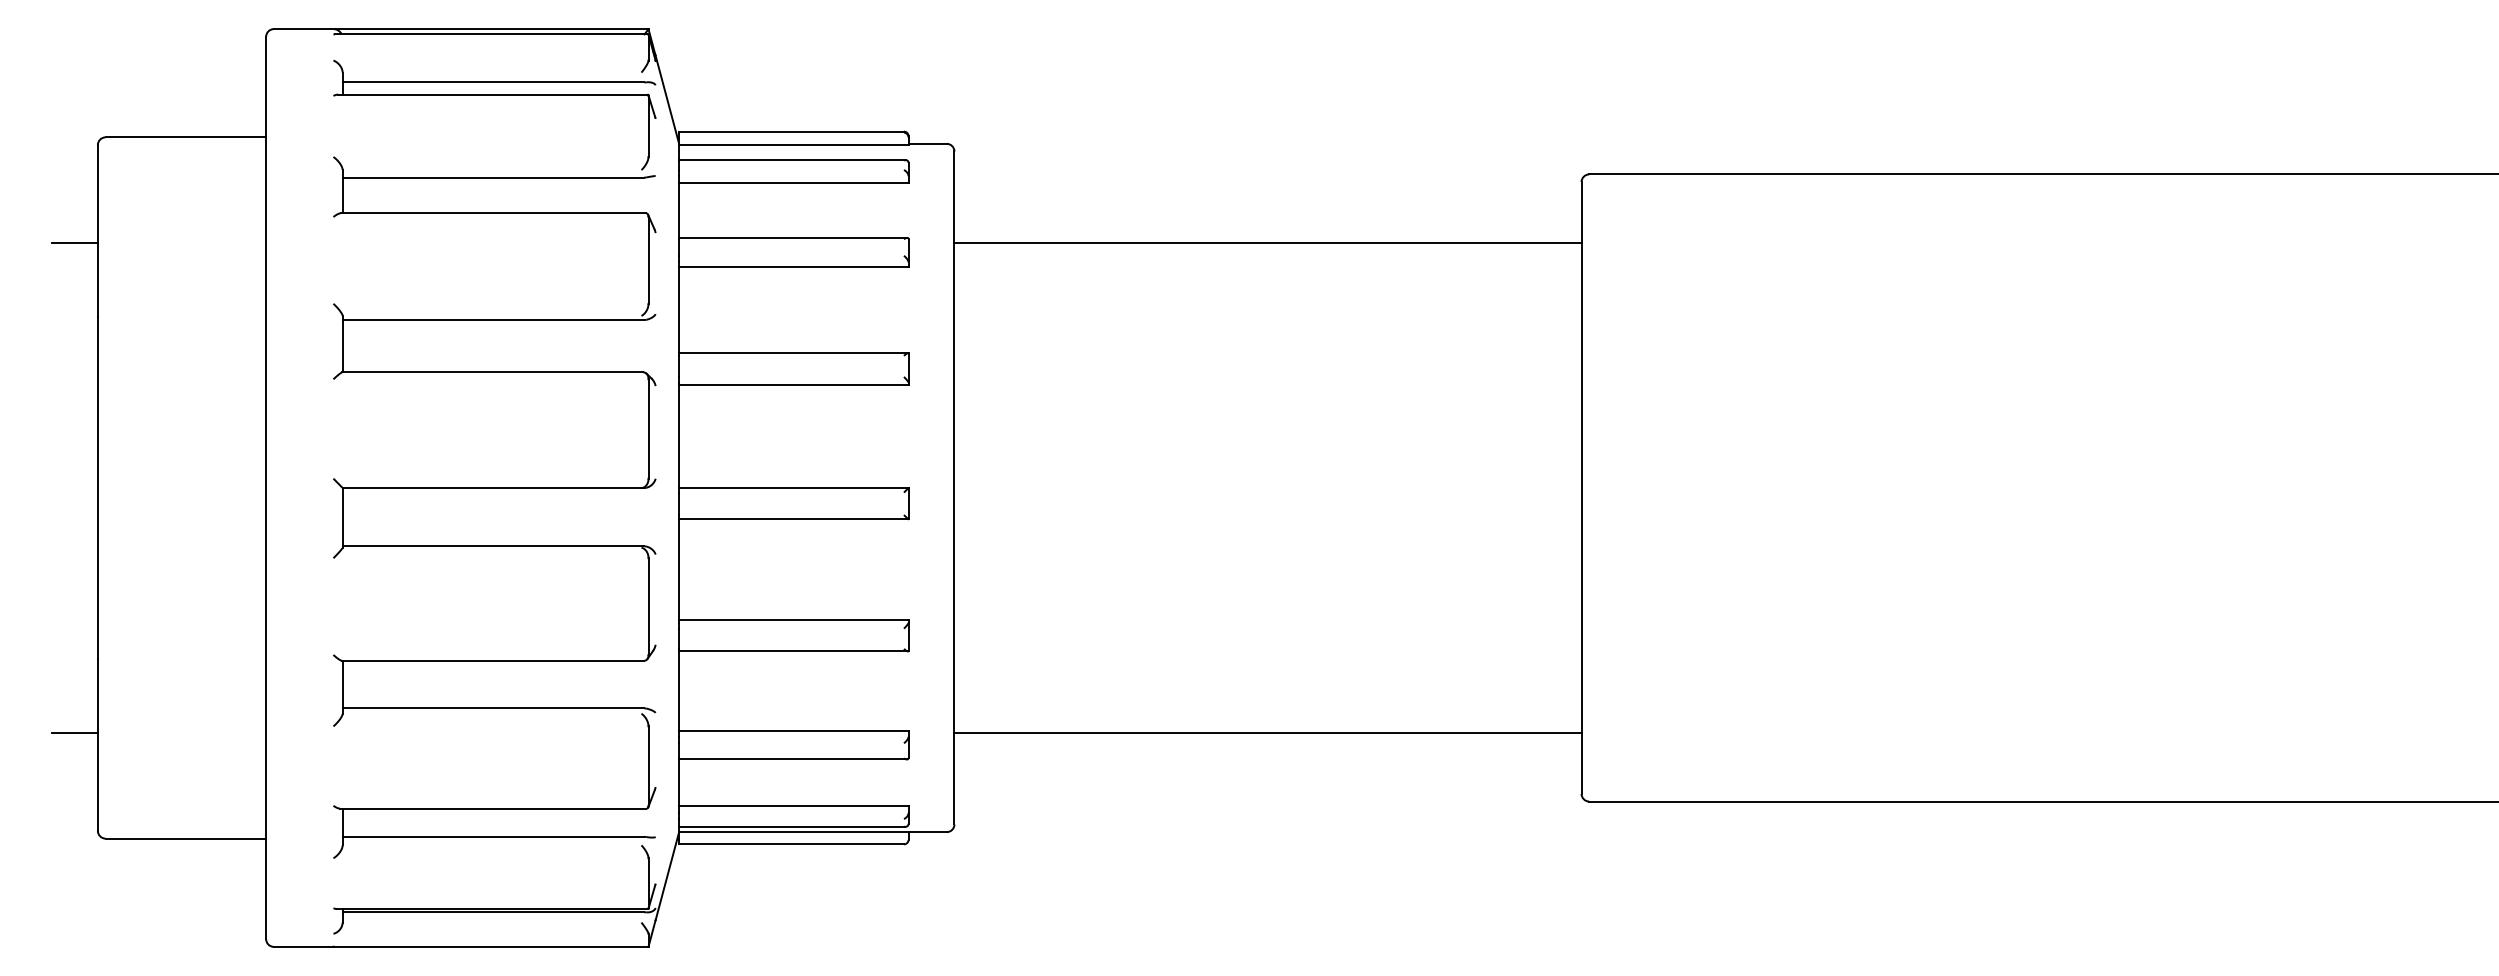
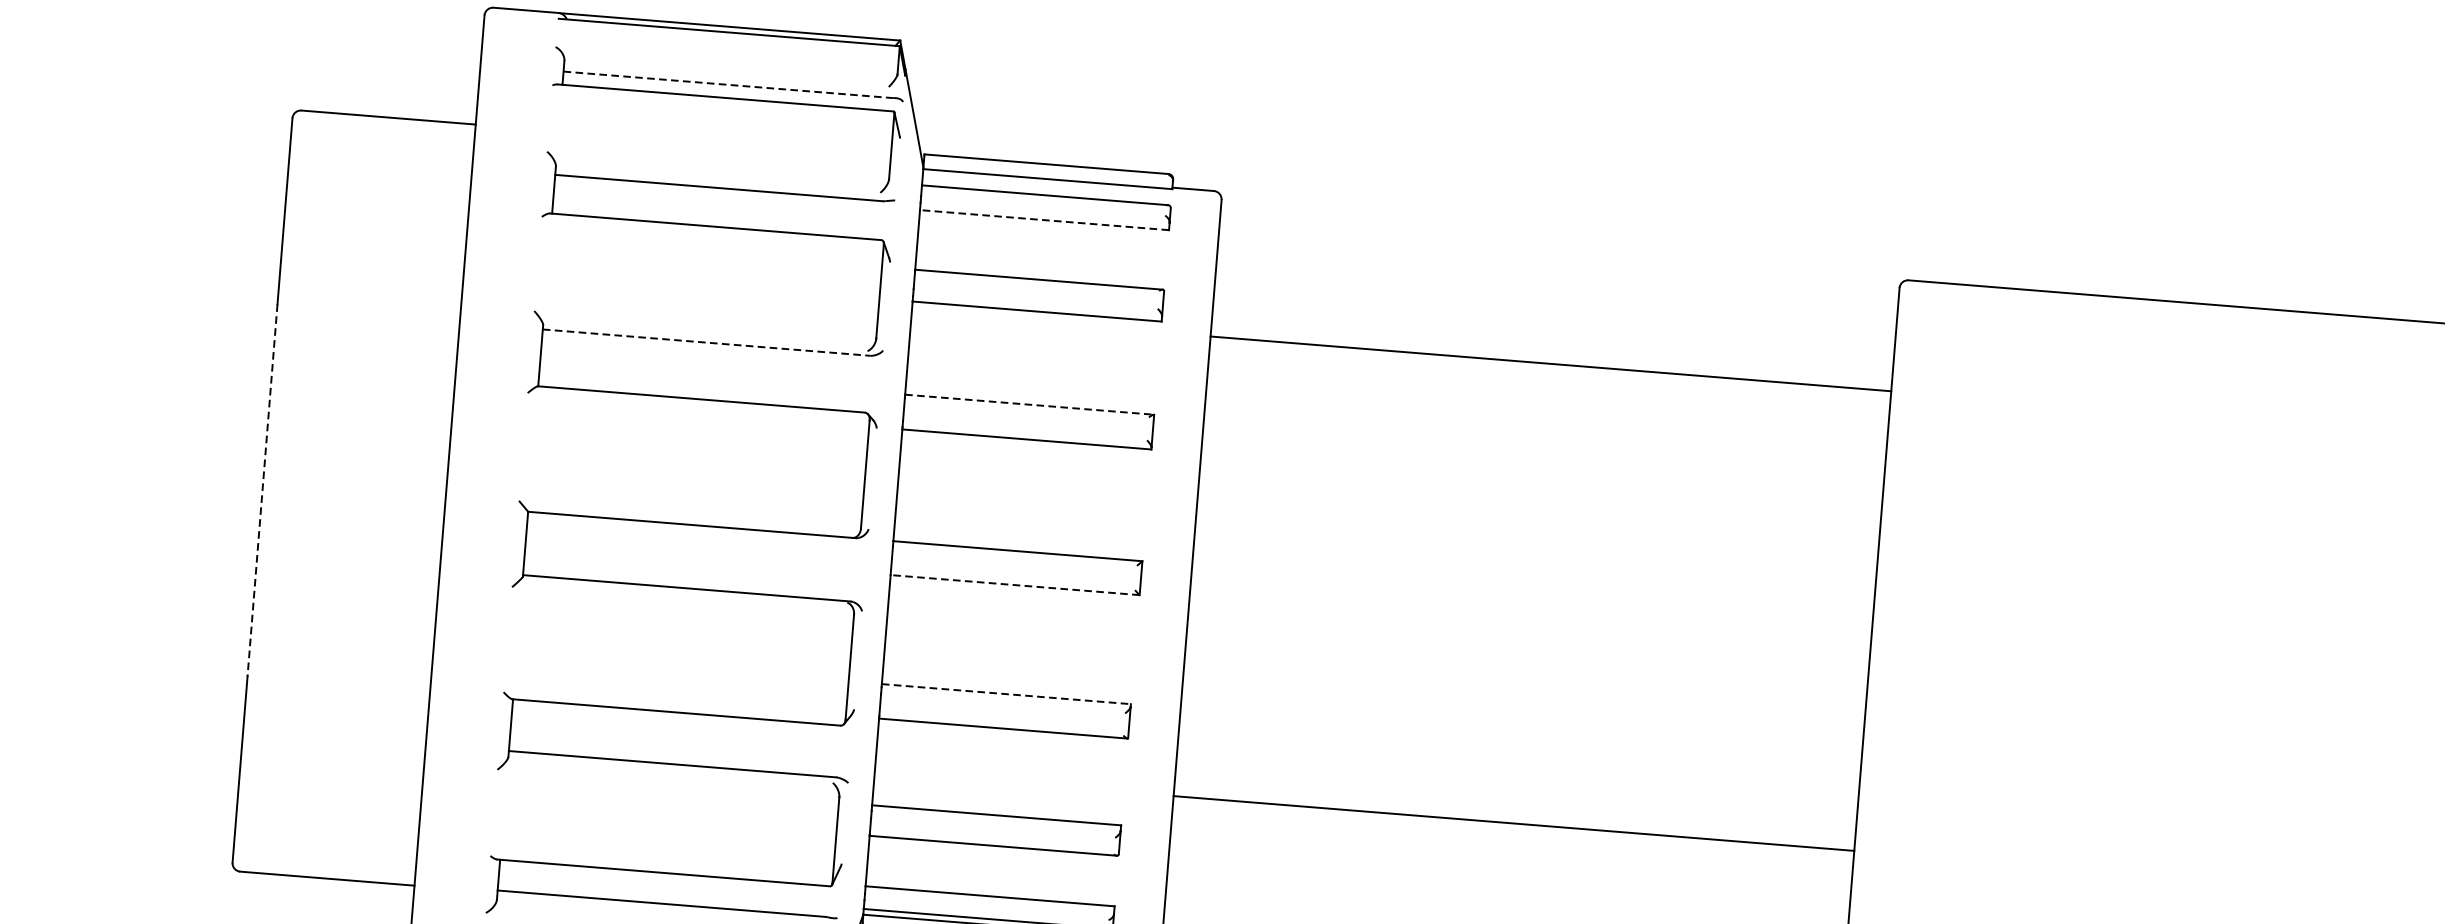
line: (493, 82) -> (727, 84), solid -> dashed
line: (793, 182) -> (1044, 219), solid -> dashed
line: (74, 243) -> (258, 223), removed
line: (1267, 243) -> (1550, 364), moved
line: (493, 320) -> (706, 343), solid -> dashed
line: (793, 353) -> (1029, 405), solid -> dashed
line: (97, 488) -> (262, 490), solid -> dashed
line: (793, 519) -> (1014, 585), solid -> dashed
line: (793, 619) -> (1006, 693), solid -> dashed
line: (74, 732) -> (215, 753), removed
line: (1267, 732) -> (1513, 823), moved

